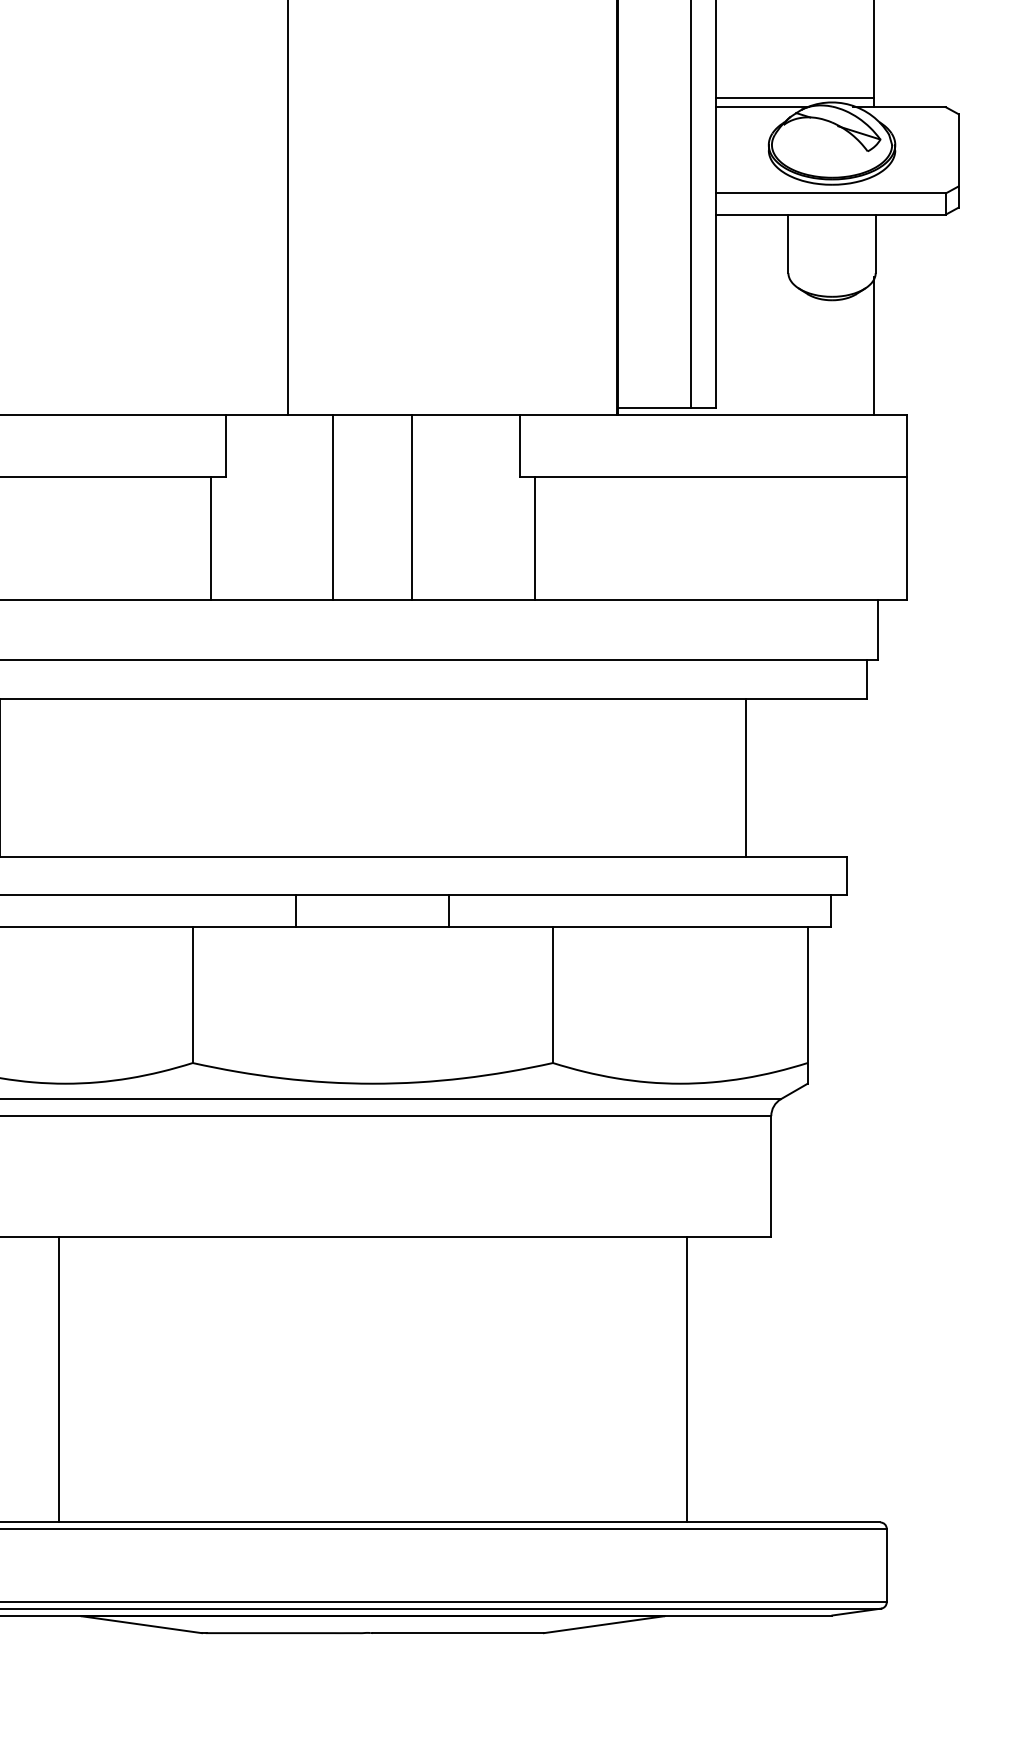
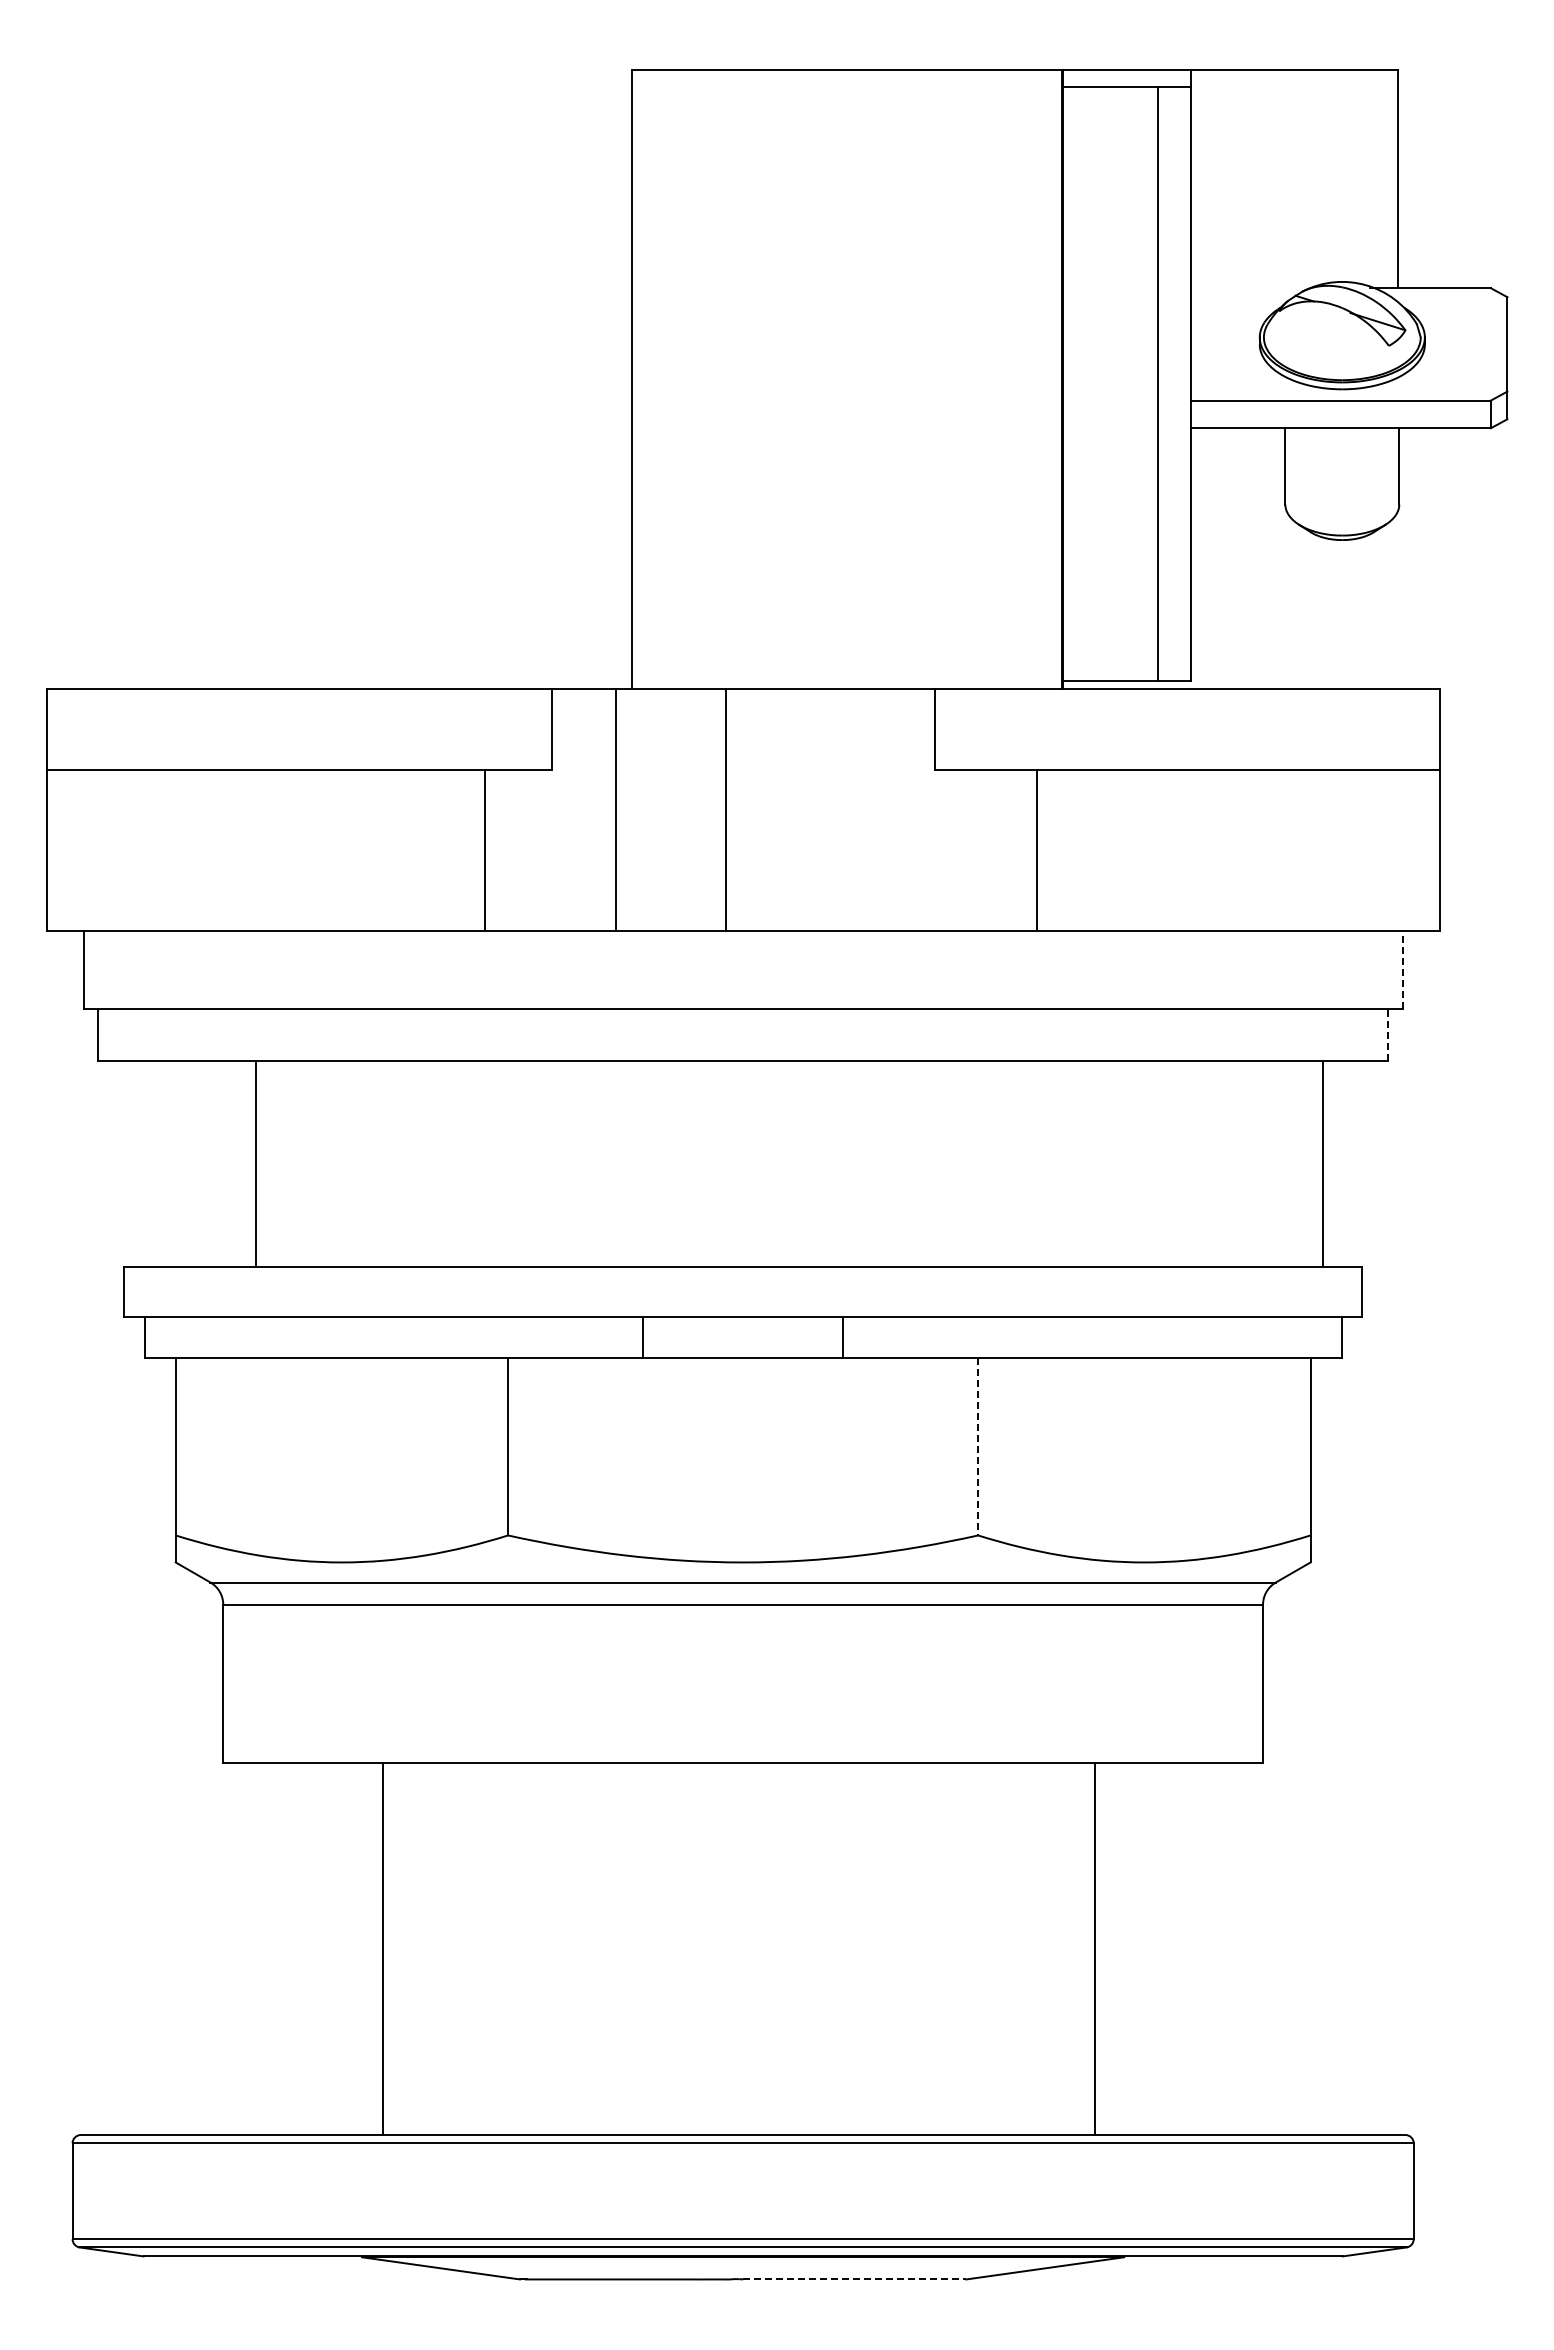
line: (795, 98) -> (1294, 276), removed
line: (762, 107) -> (1251, 288), removed
line: (874, 345) -> (1397, 599), removed
line: (333, 507) -> (615, 810), moved
line: (412, 507) -> (725, 810), moved
line: (210, 538) -> (484, 850), moved
line: (534, 538) -> (1036, 850), moved
line: (878, 630) -> (1402, 970), solid -> dashed
line: (866, 679) -> (1387, 1035), solid -> dashed
line: (746, 778) -> (1323, 1163), moved
line: (553, 994) -> (978, 1446), solid -> dashed
line: (58, 1379) -> (383, 1948), moved
line: (686, 1379) -> (1094, 1948), moved
line: (458, 1633) -> (854, 2279), solid -> dashed

